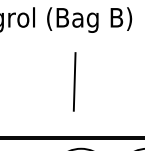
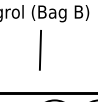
line: (74, 82) -> (40, 50), moved

